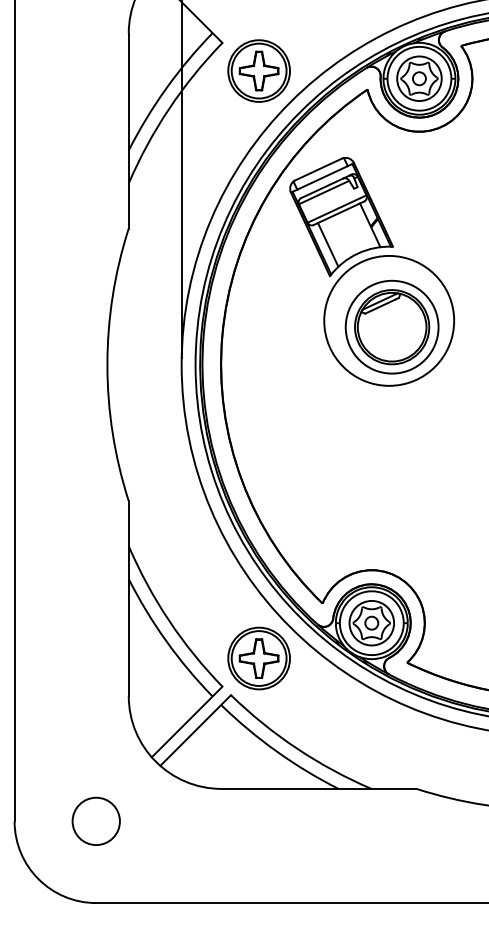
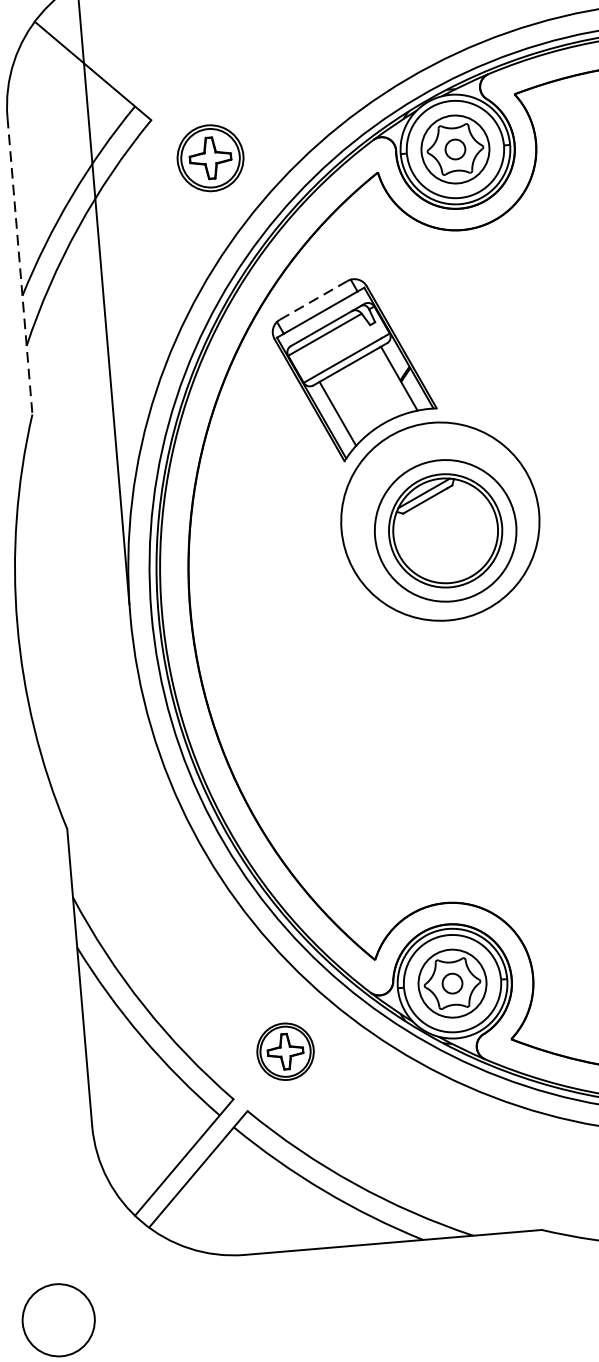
part: (258, 70) -> (209, 157), size x0.7
line: (128, 131) -> (19, 266), solid -> dashed
line: (318, 169) -> (313, 300), solid -> dashed
part: (258, 658) -> (284, 1051), size x0.6

